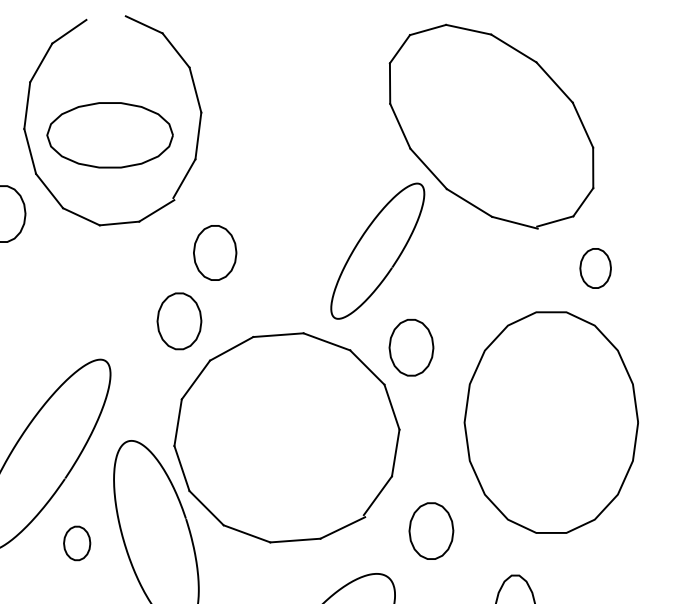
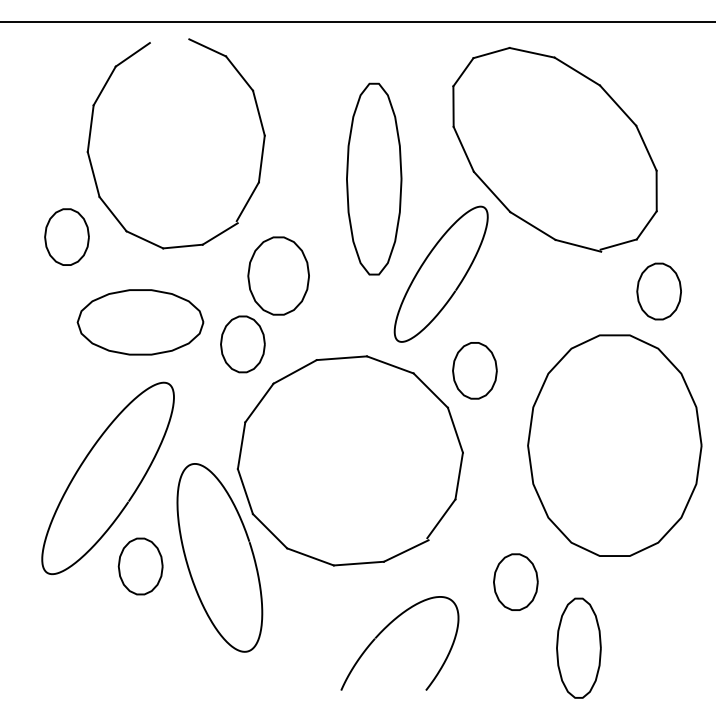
part: (110, 135) -> (140, 322), moved
part: (311, 155) -> (374, 178), added
part: (215, 252) -> (278, 275), size x1.43
part: (595, 268) -> (658, 291), size x1.43
part: (431, 530) -> (515, 581), moved
part: (77, 543) -> (140, 566), size x1.67

